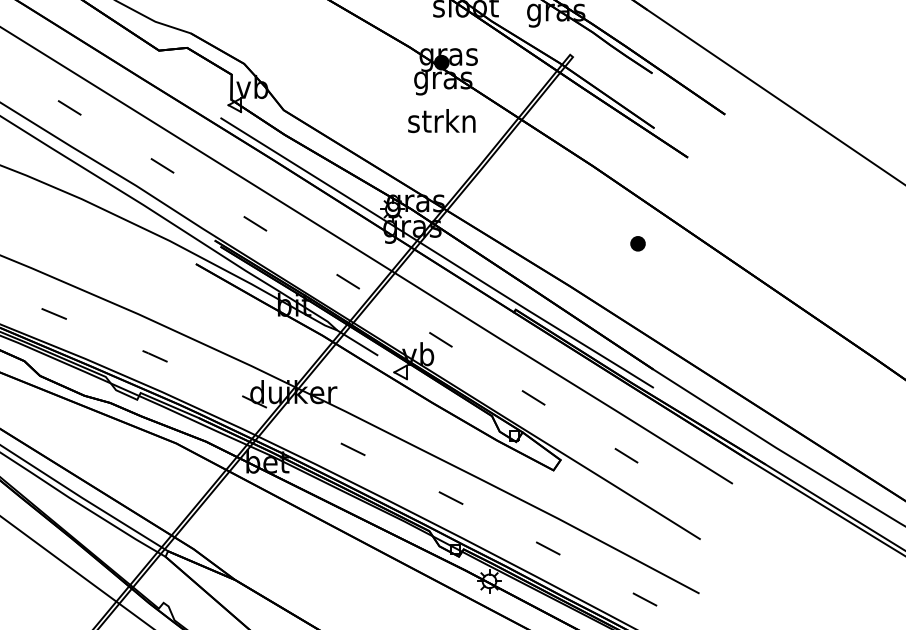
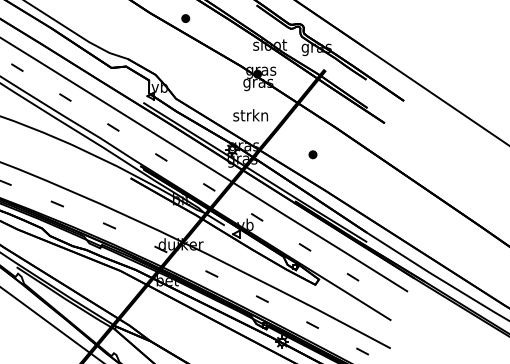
text: (441, 121) -> (250, 115), moved
part: (637, 243) -> (312, 154), moved

